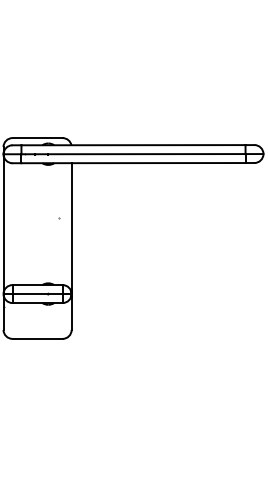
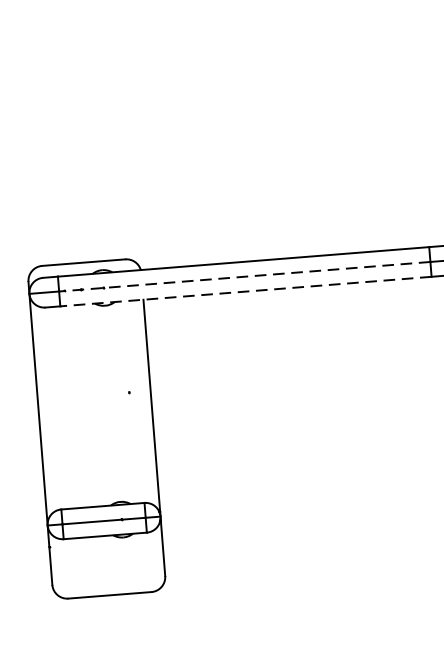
line: (133, 154) -> (244, 277), solid -> dashed
line: (133, 163) -> (245, 292), solid -> dashed

